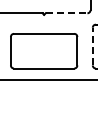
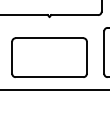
line: (66, 13) -> (74, 15), dashed -> solid
line: (92, 46) -> (103, 52), dashed -> solid

